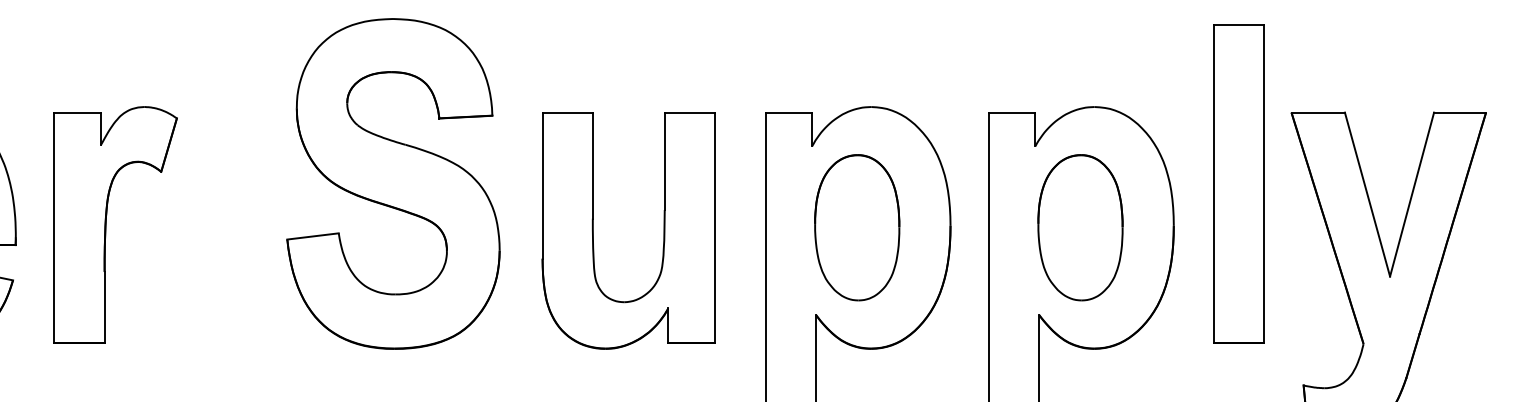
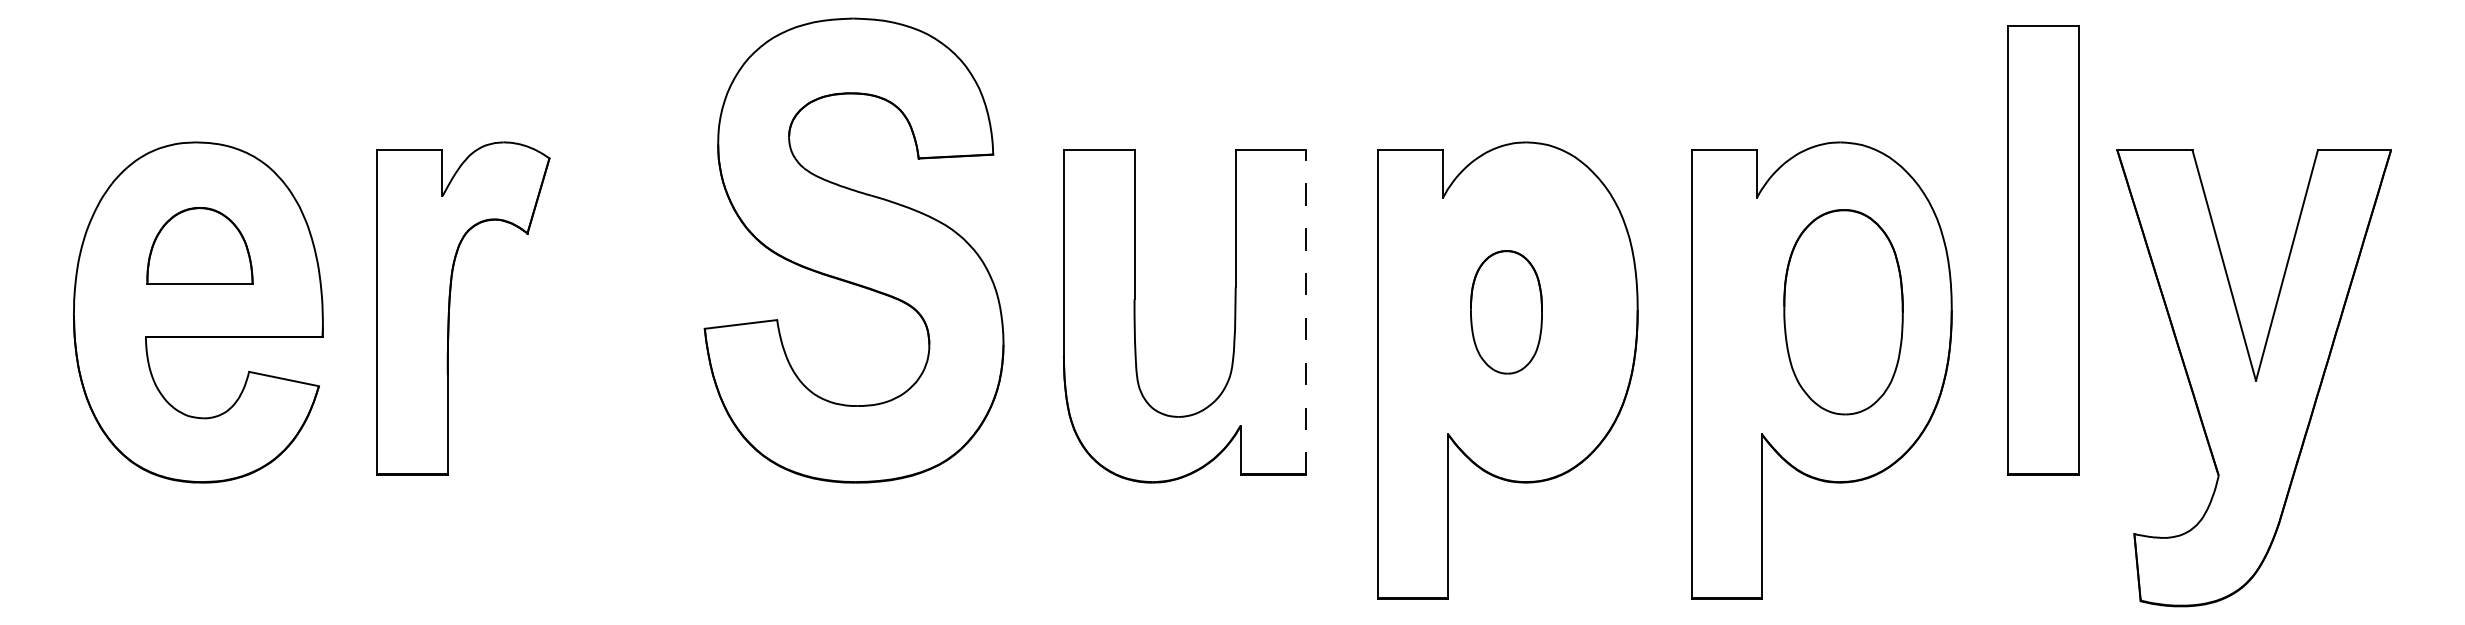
line: (715, 227) -> (1306, 312), solid -> dashed
part: (857, 227) -> (1506, 312), size x0.6
part: (1080, 227) -> (1843, 312), moved

